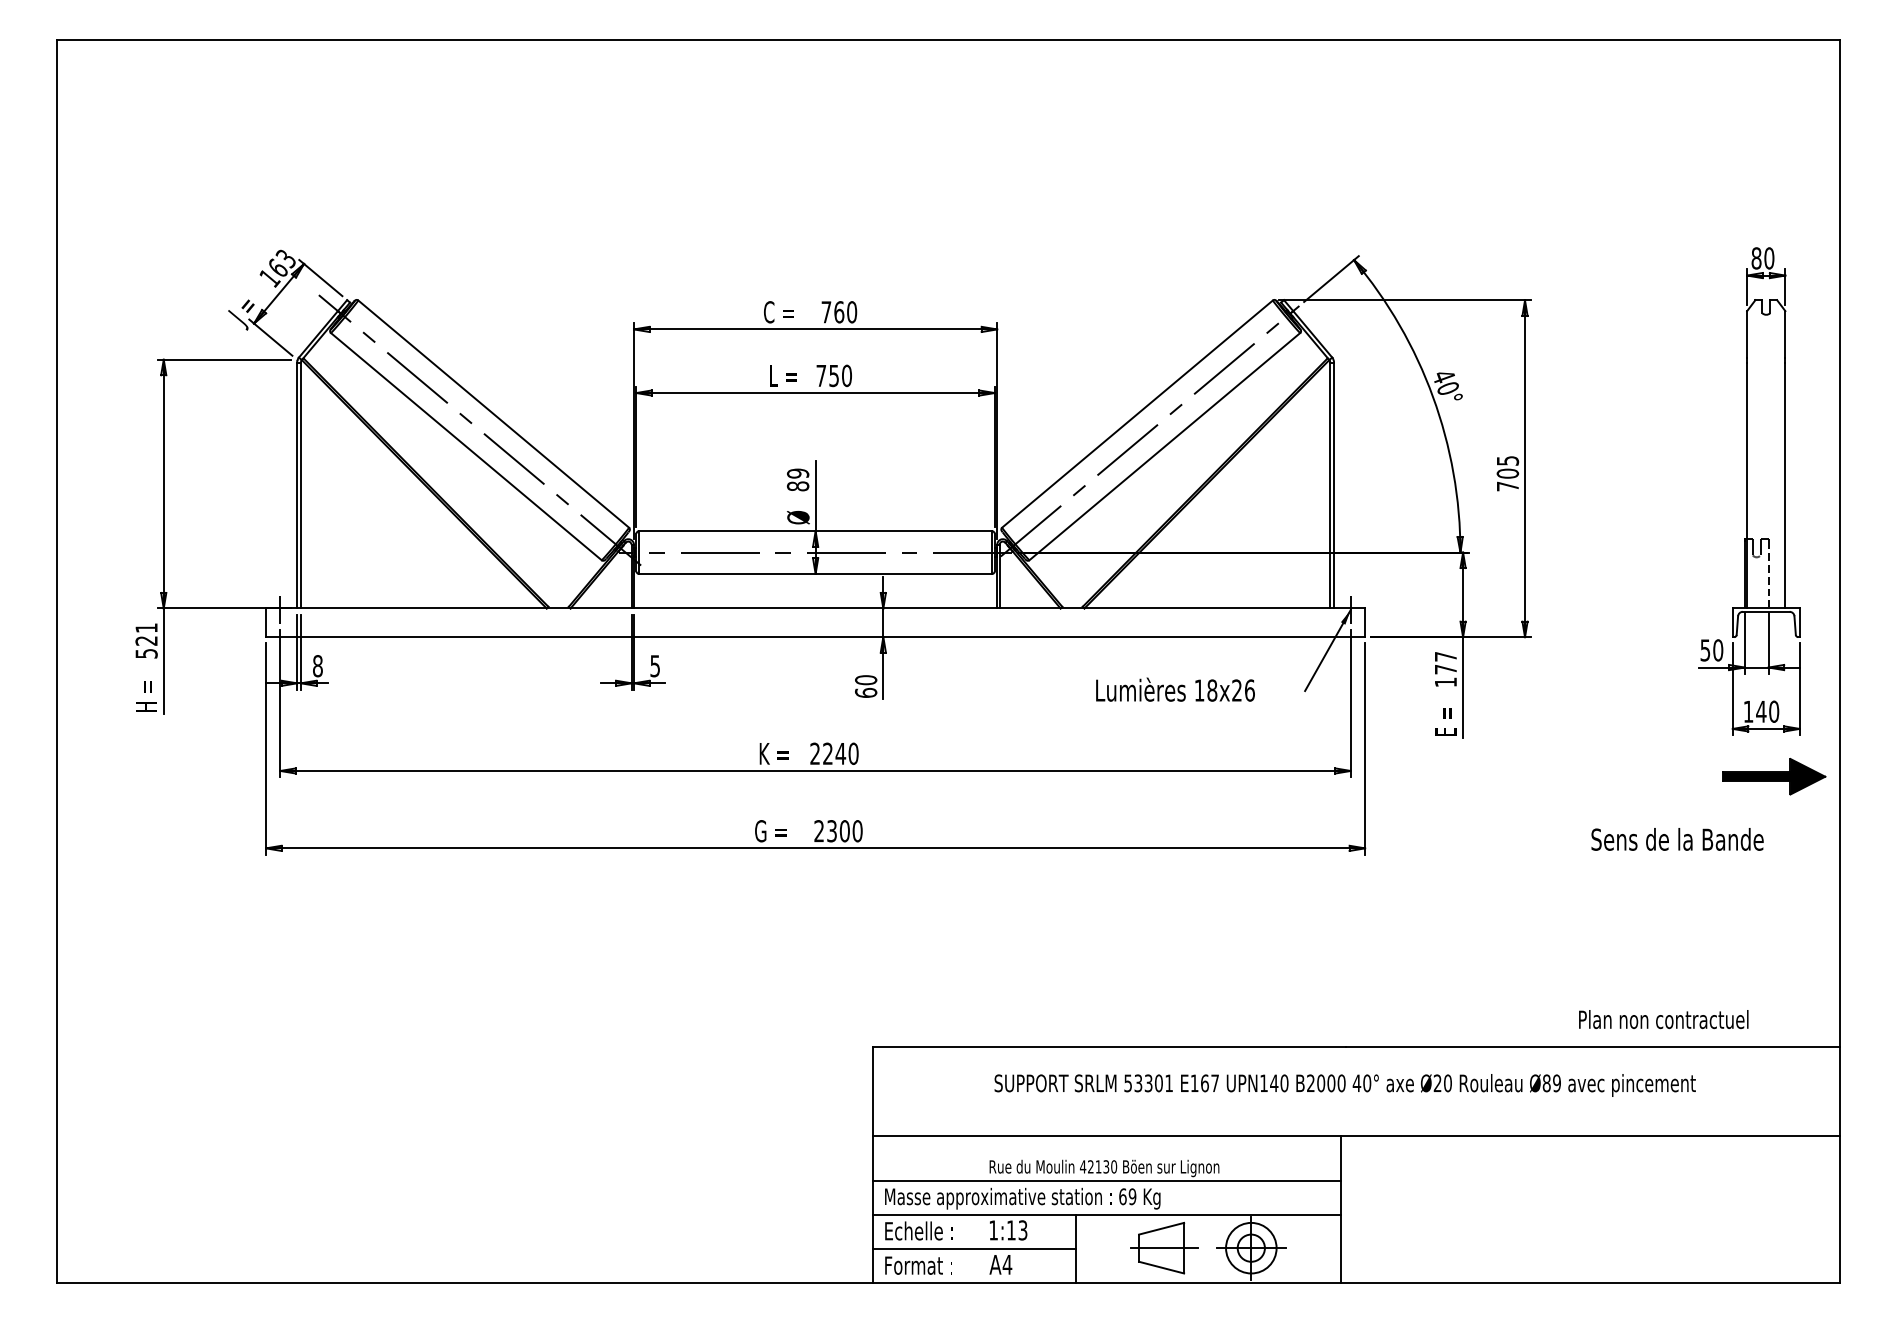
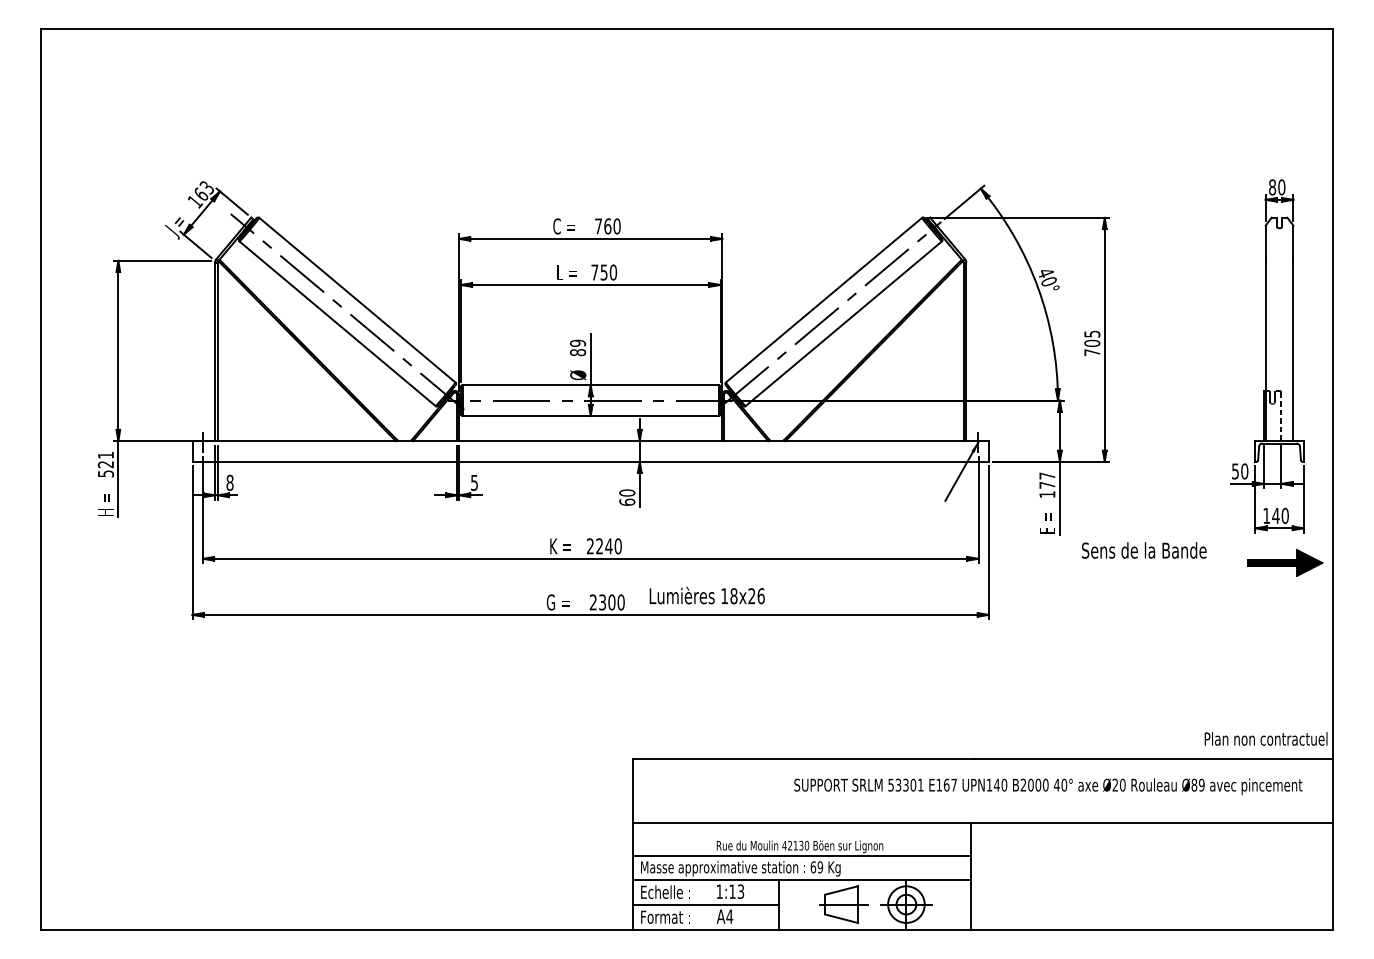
text: (1175, 689) -> (707, 595), moved
text: (1677, 839) -> (1144, 550), moved
text: (1663, 1019) -> (1265, 738), moved
text: (1344, 1085) -> (1047, 786), moved

